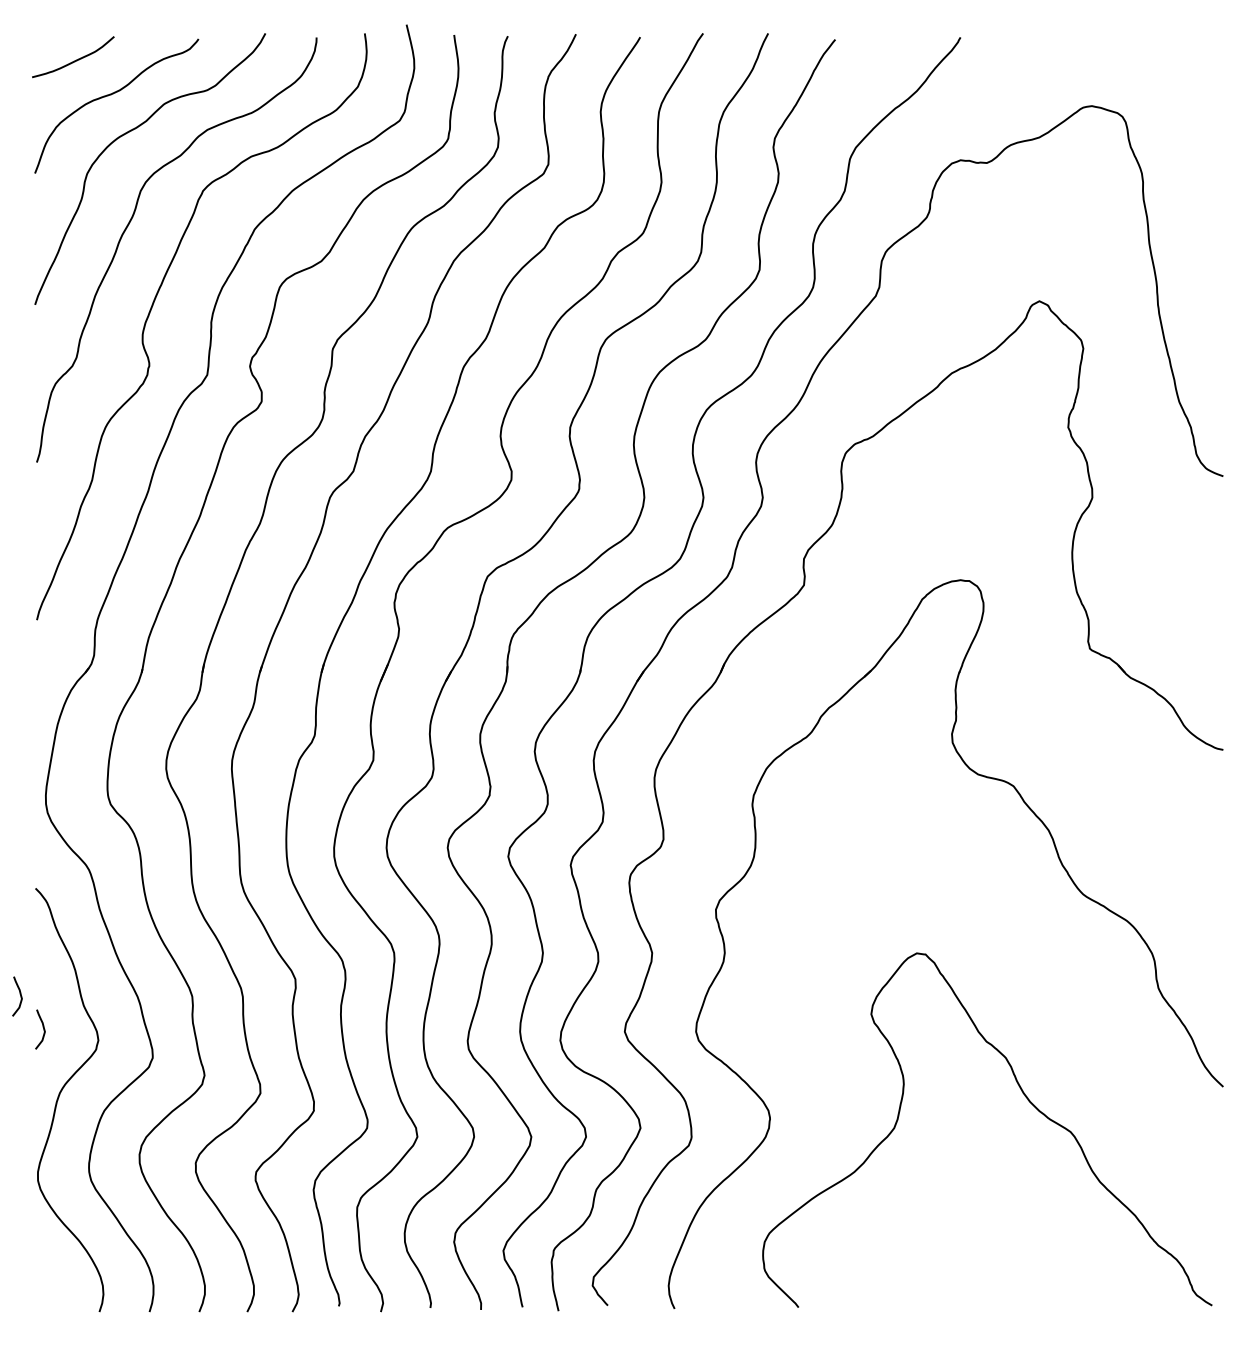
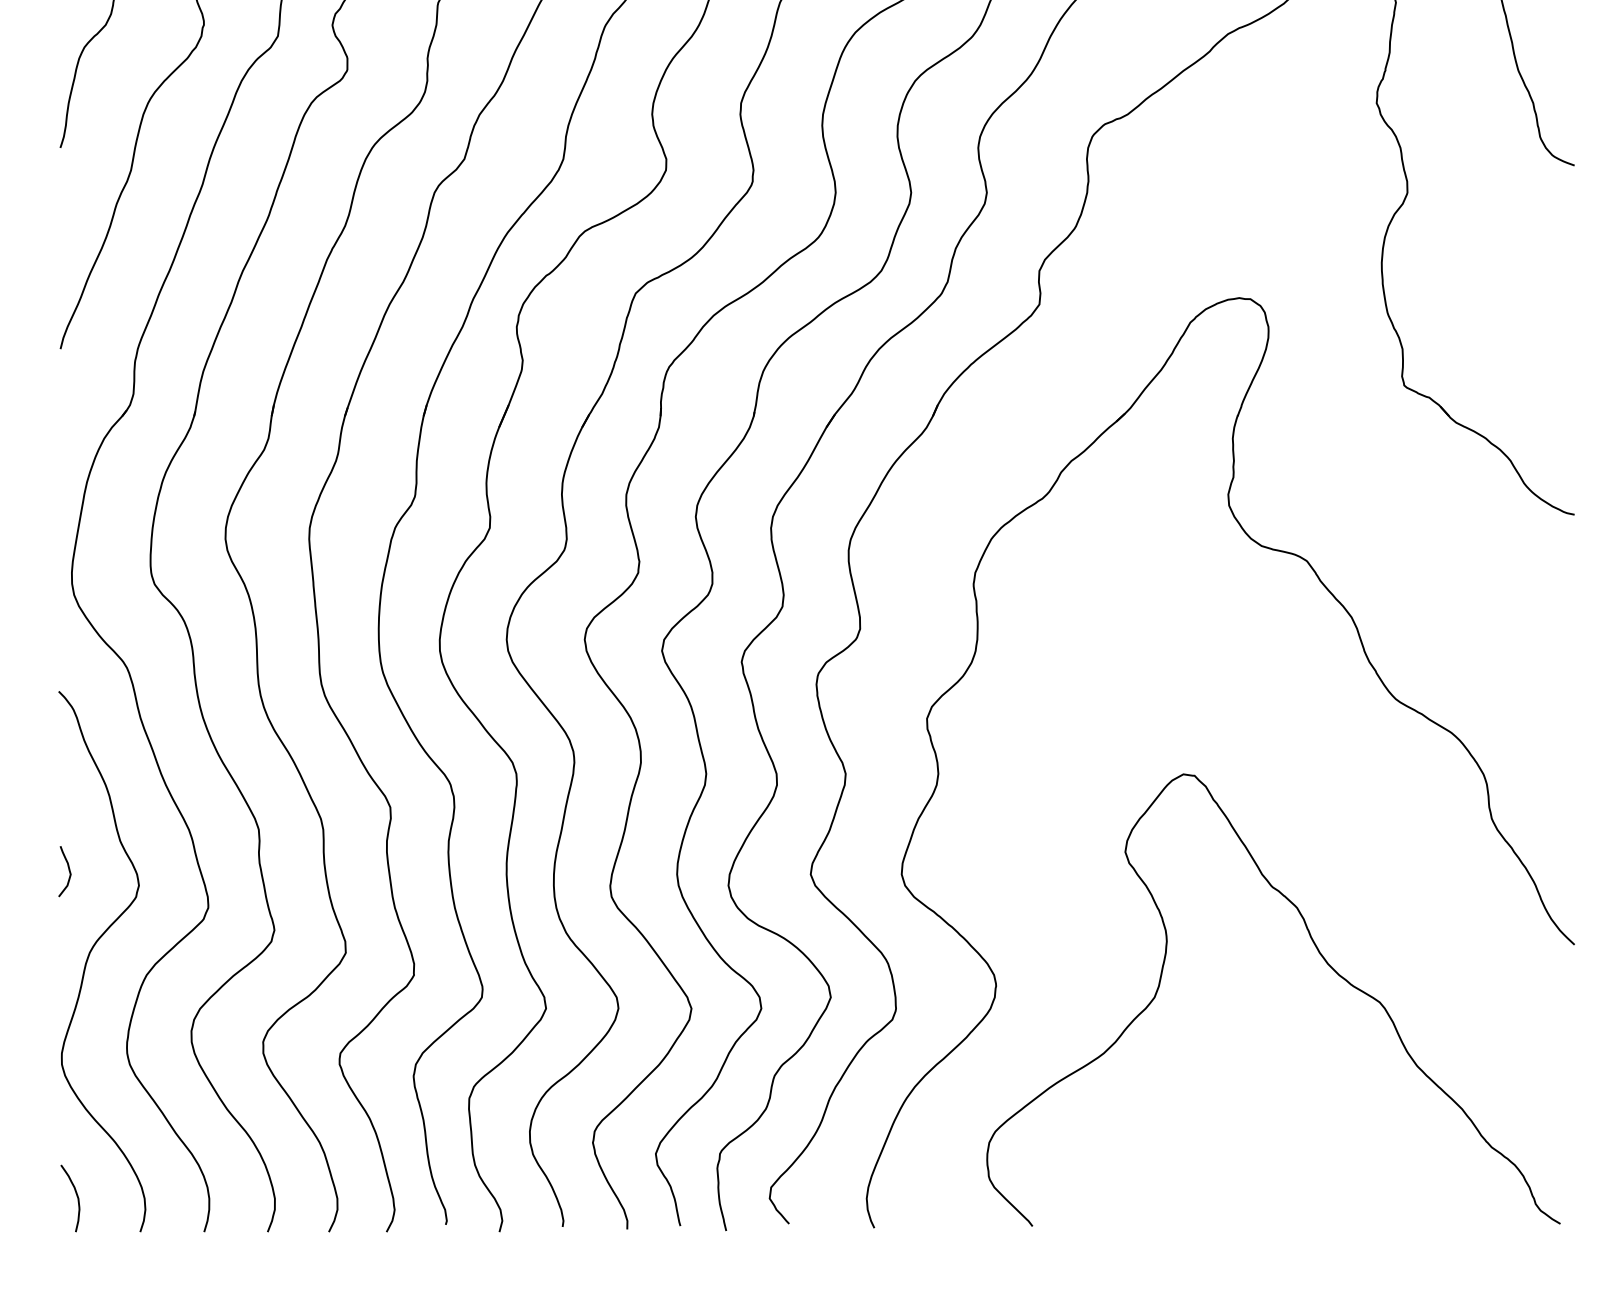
curve: (19, 994) -> (38, 826), removed
curve: (48, 1282) -> (75, 1194), added

